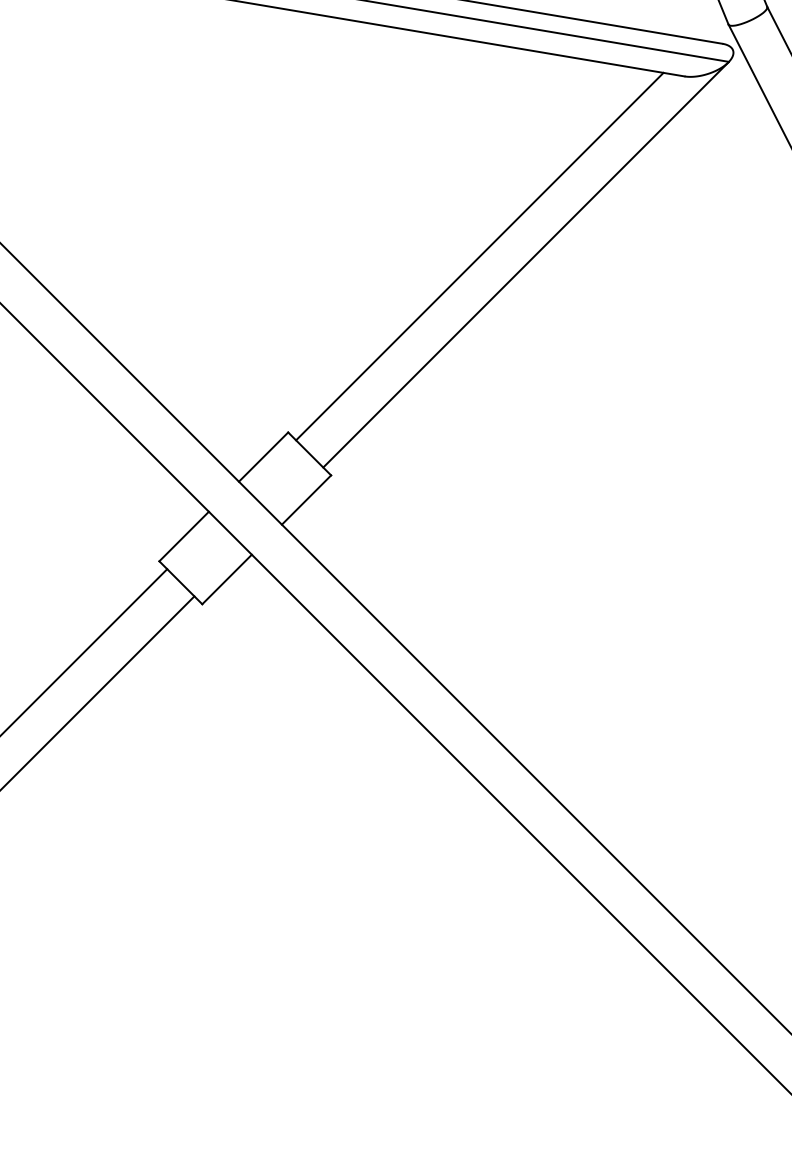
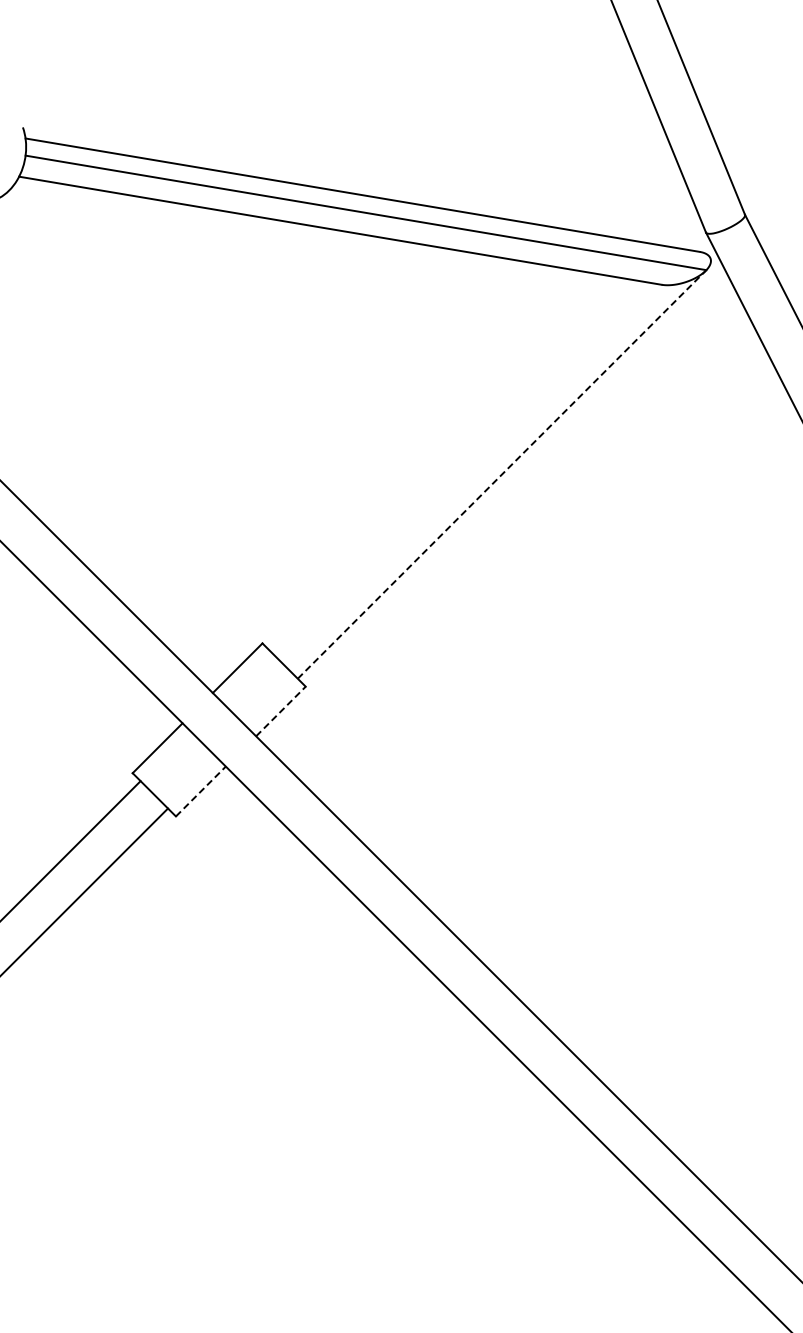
line: (479, 256) -> (455, 466), removed
line: (525, 264) -> (501, 474), solid -> dashed
line: (307, 500) -> (281, 711), solid -> dashed
line: (227, 579) -> (201, 791), solid -> dashed

